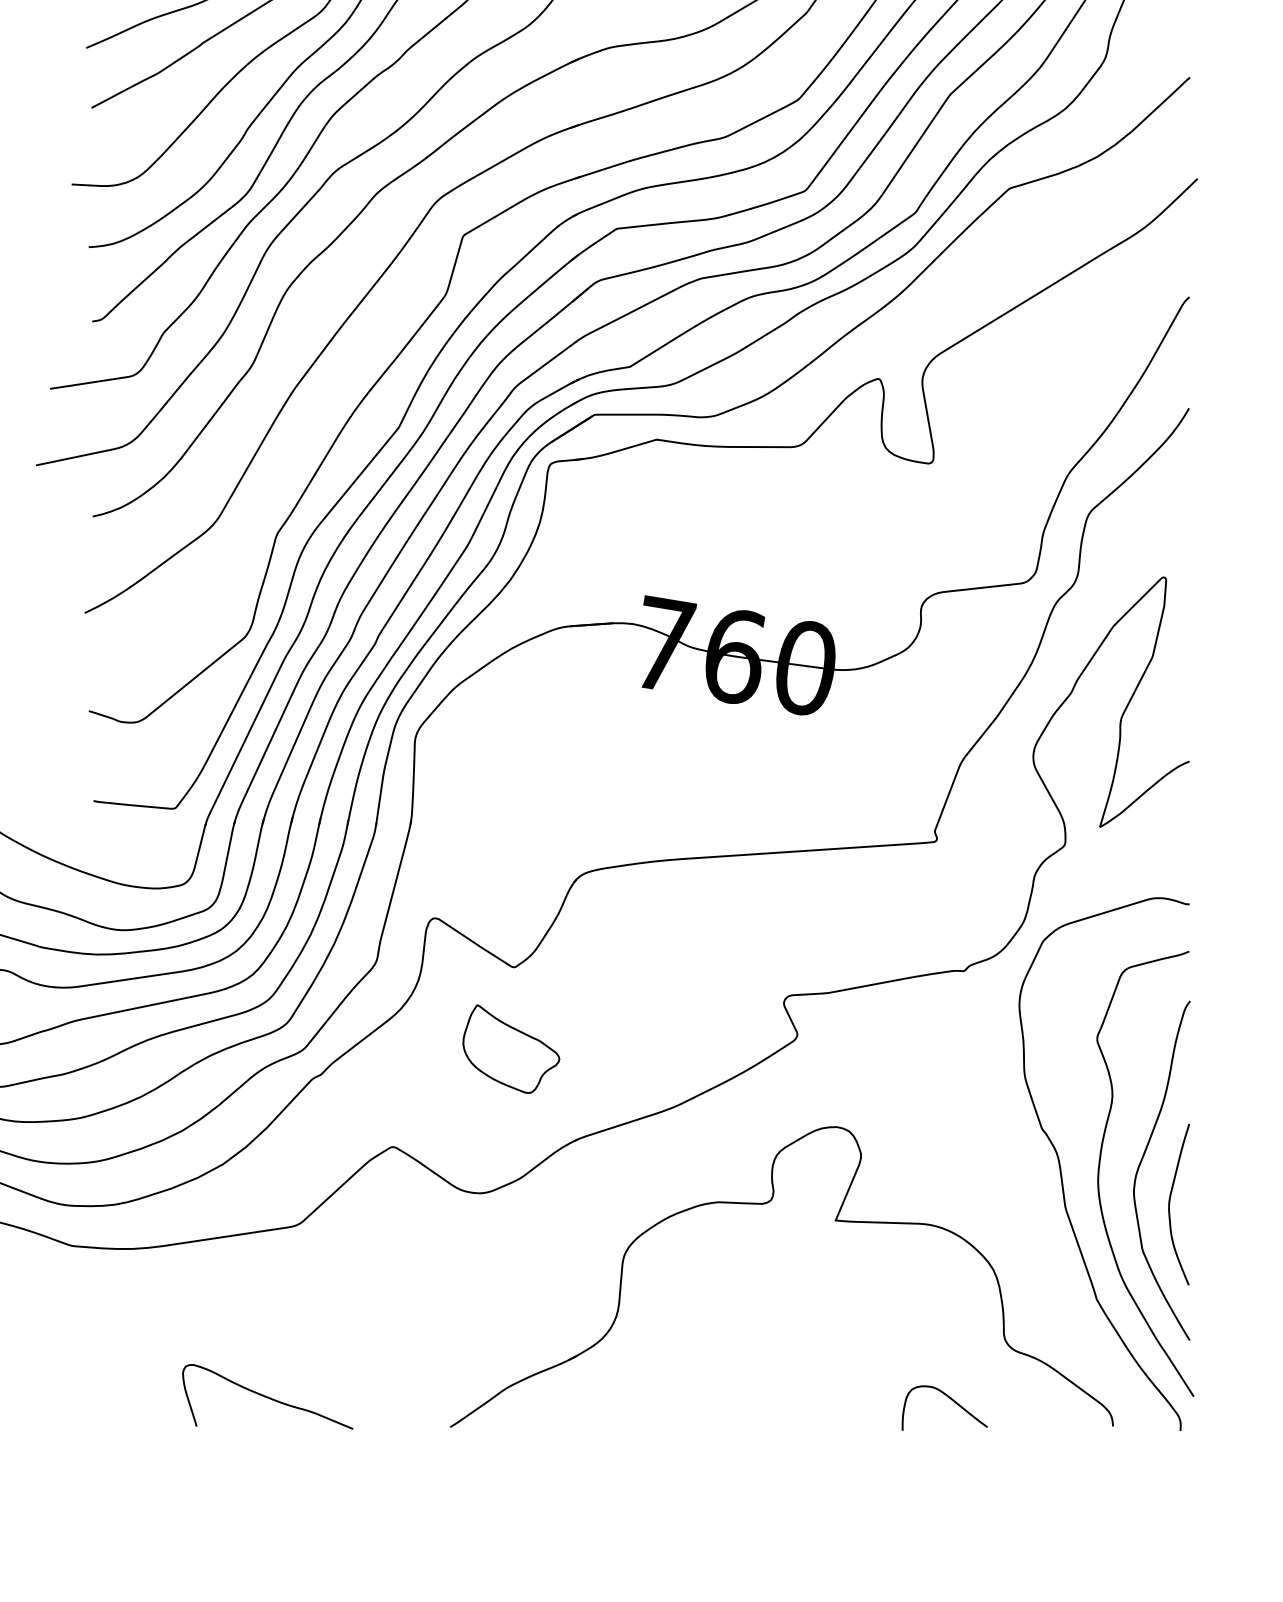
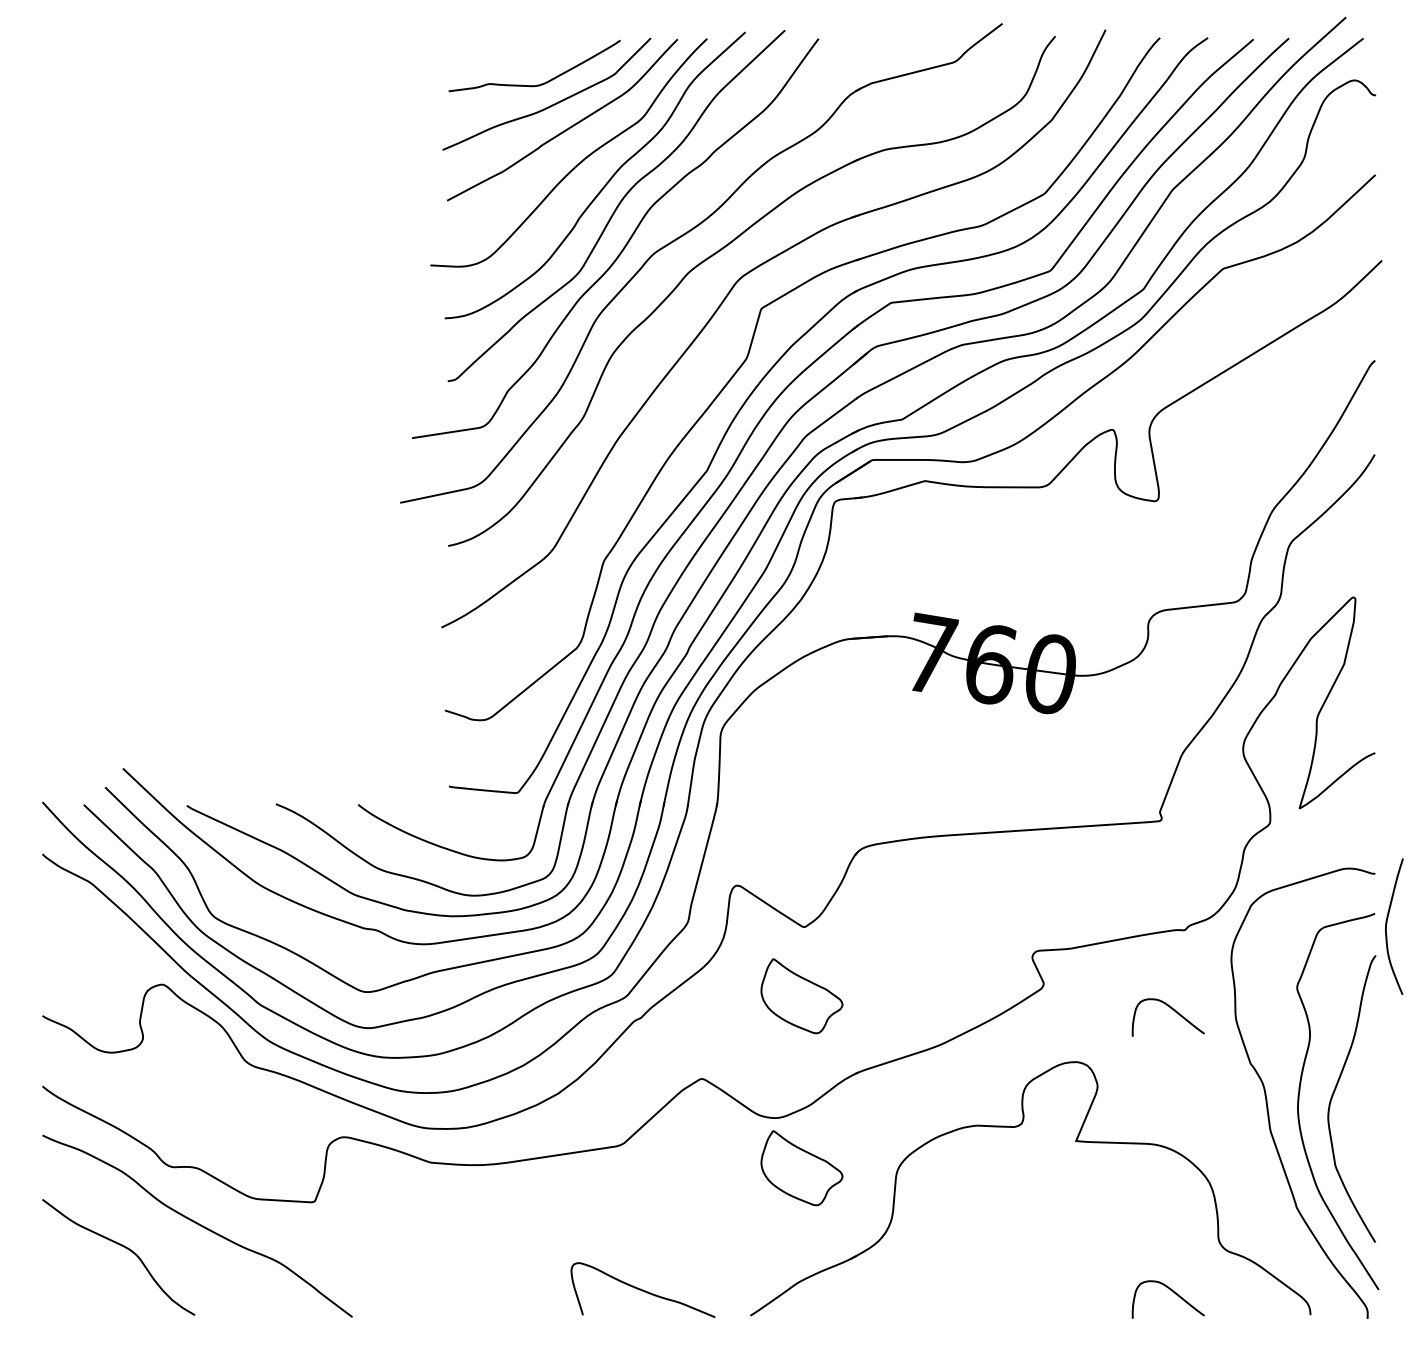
curve: (948, 1064) -> (1171, 1009), added
curve: (1170, 1202) -> (1387, 924), moved
part: (510, 1252) -> (801, 1168), added
curve: (267, 1396) -> (642, 1289), moved

